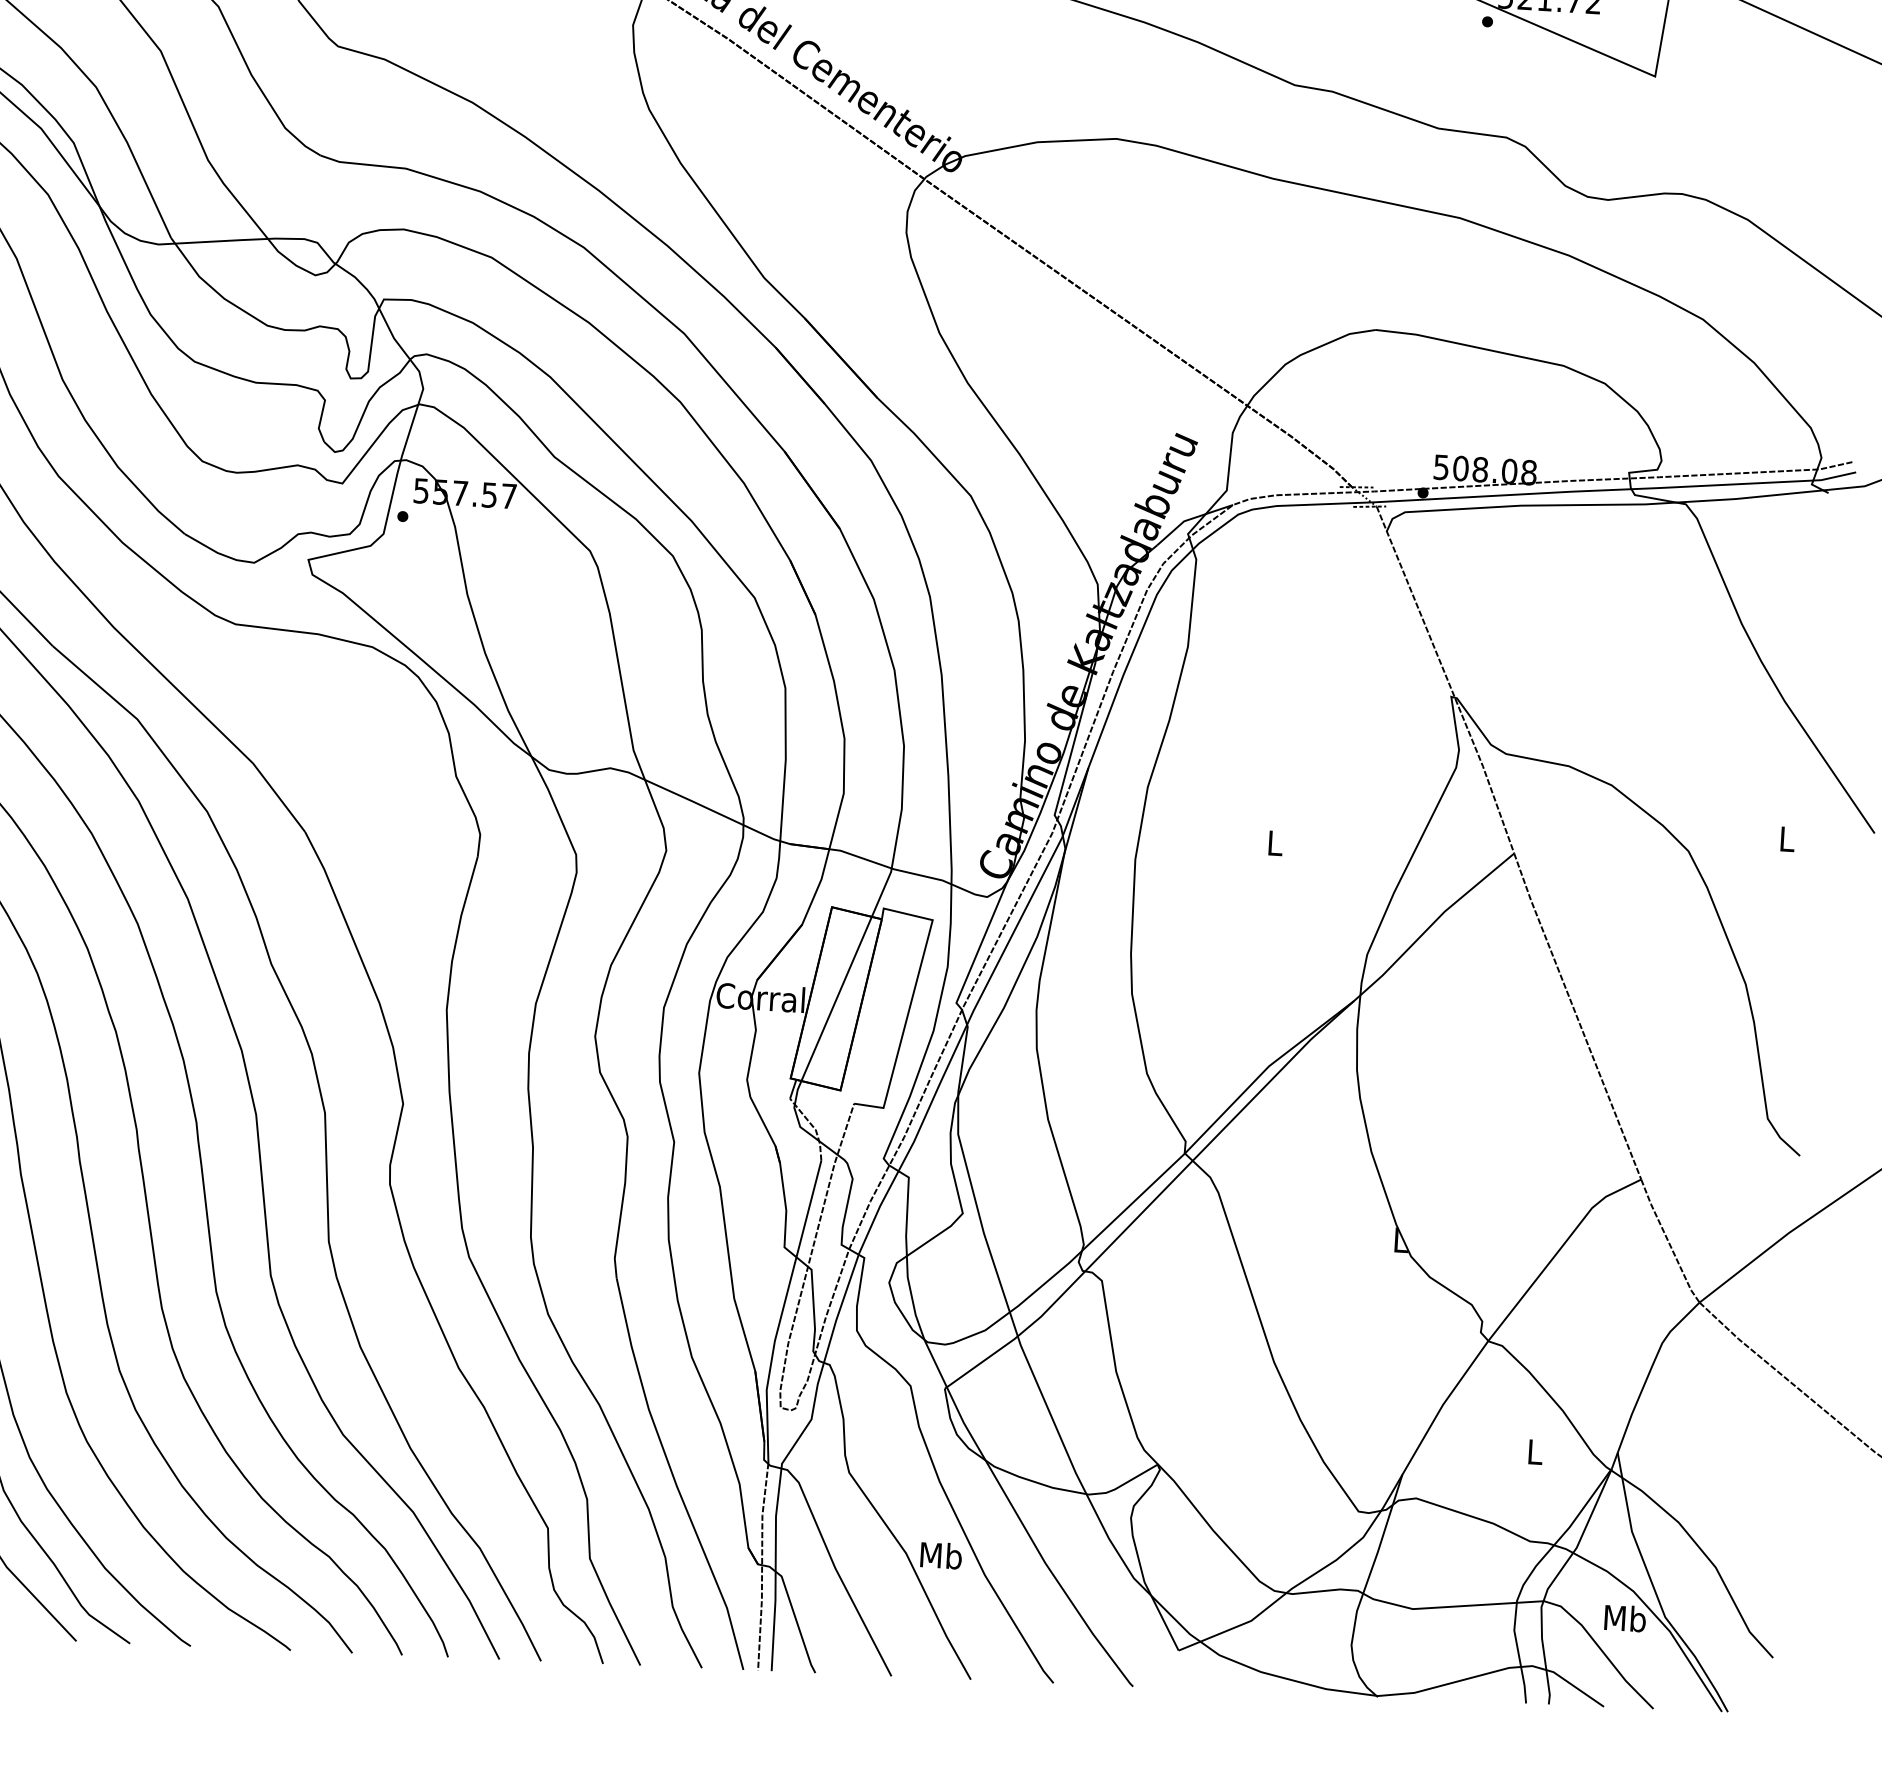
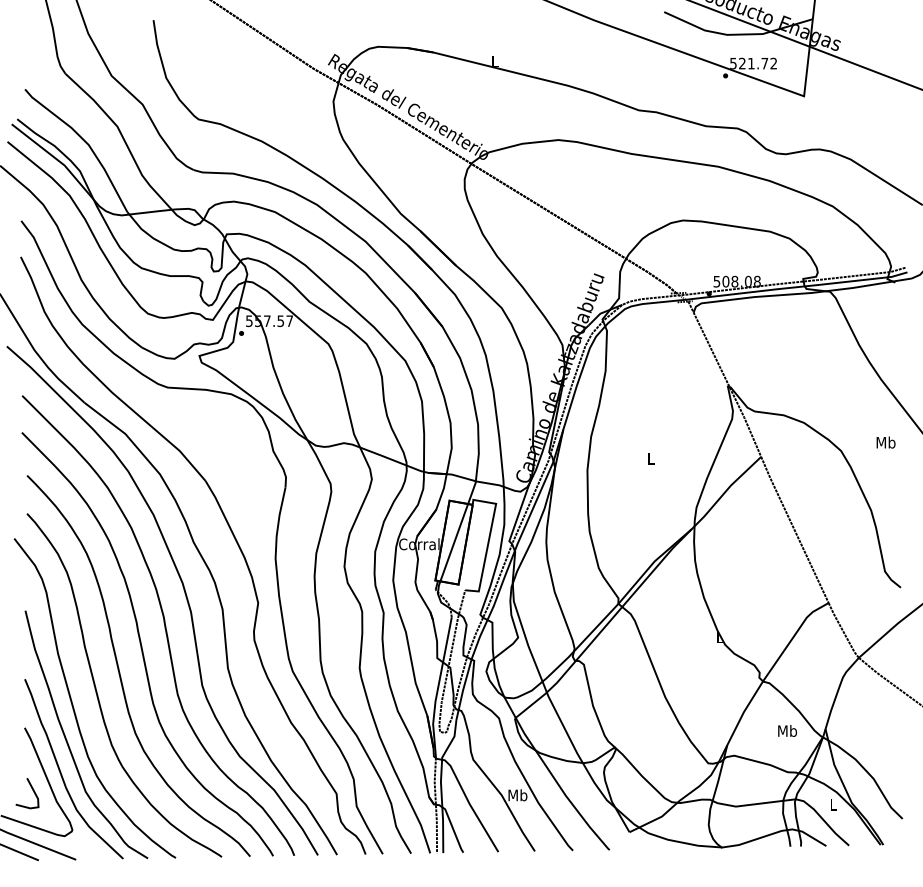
text: (1785, 838) -> (885, 442), L -> Mb
text: (1534, 1450) -> (787, 730), L -> Mb
text: (1624, 1617) -> (833, 804), Mb -> L

